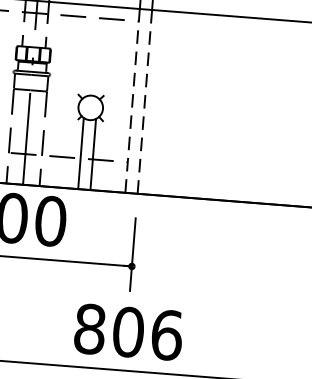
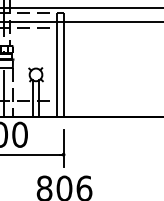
line: (133, 100) -> (57, 69), dashed -> solid
line: (144, 101) -> (63, 69), dashed -> solid

